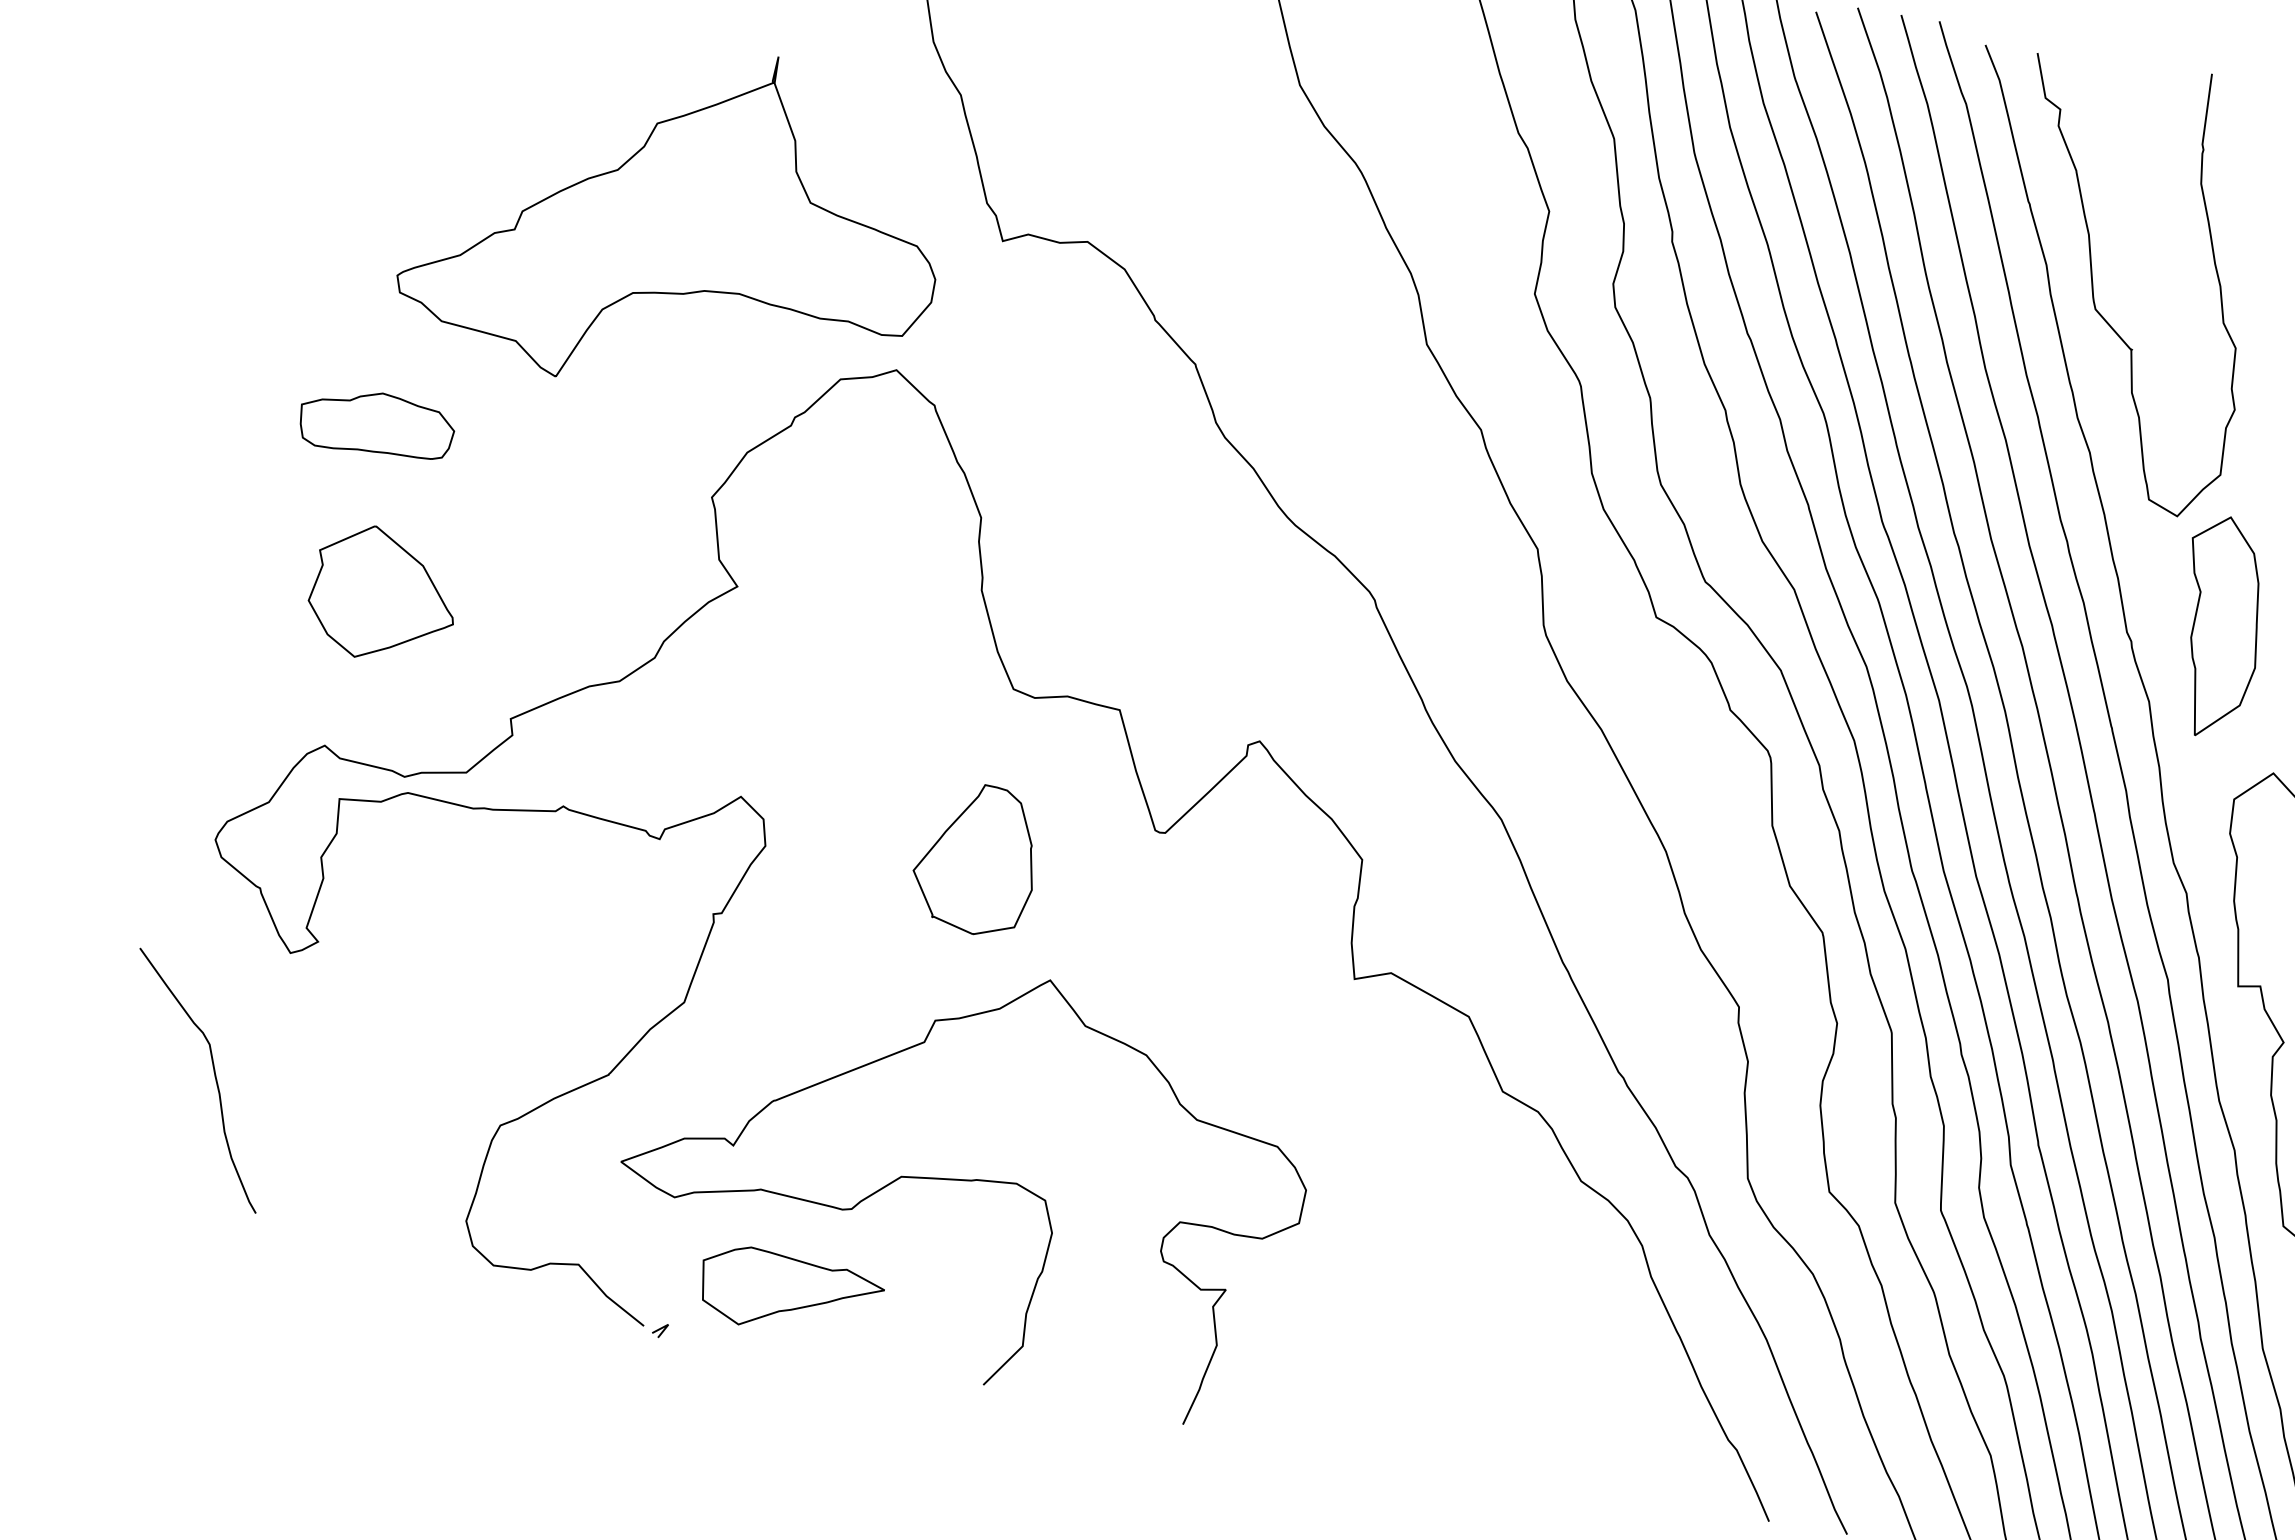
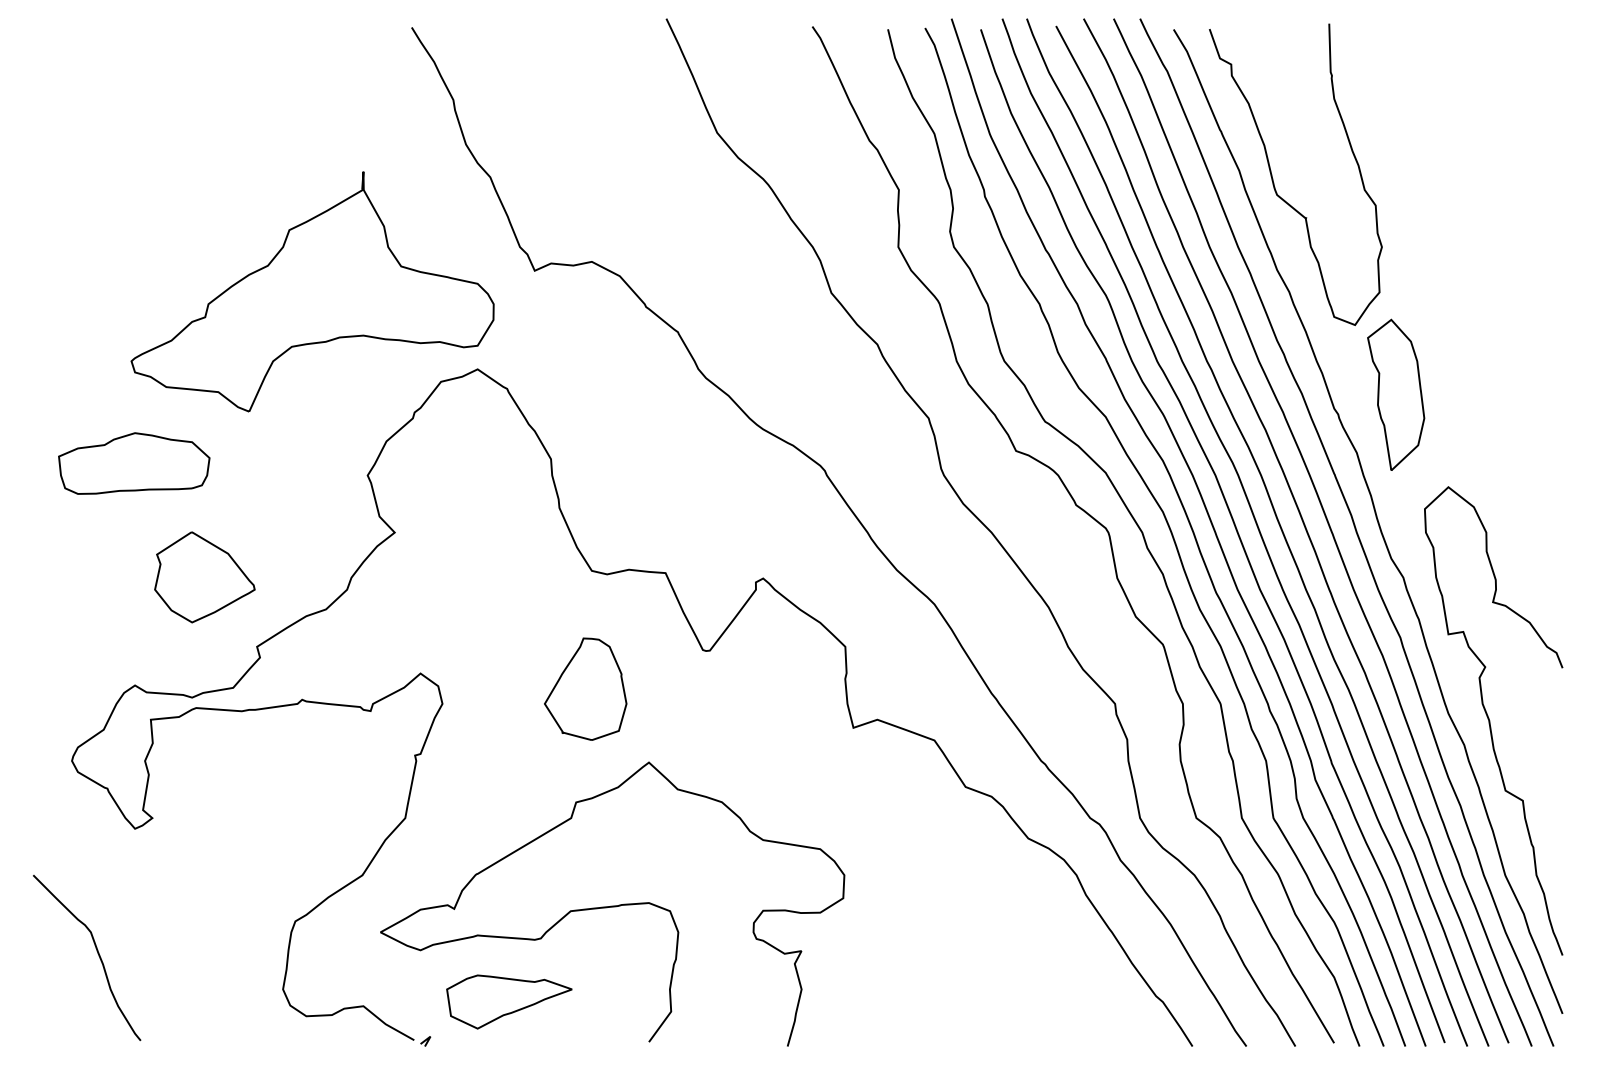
part: (377, 424) -> (134, 463), size x1.43
part: (383, 594) -> (204, 577), moved
curve: (214, 1076) -> (97, 953), moved

